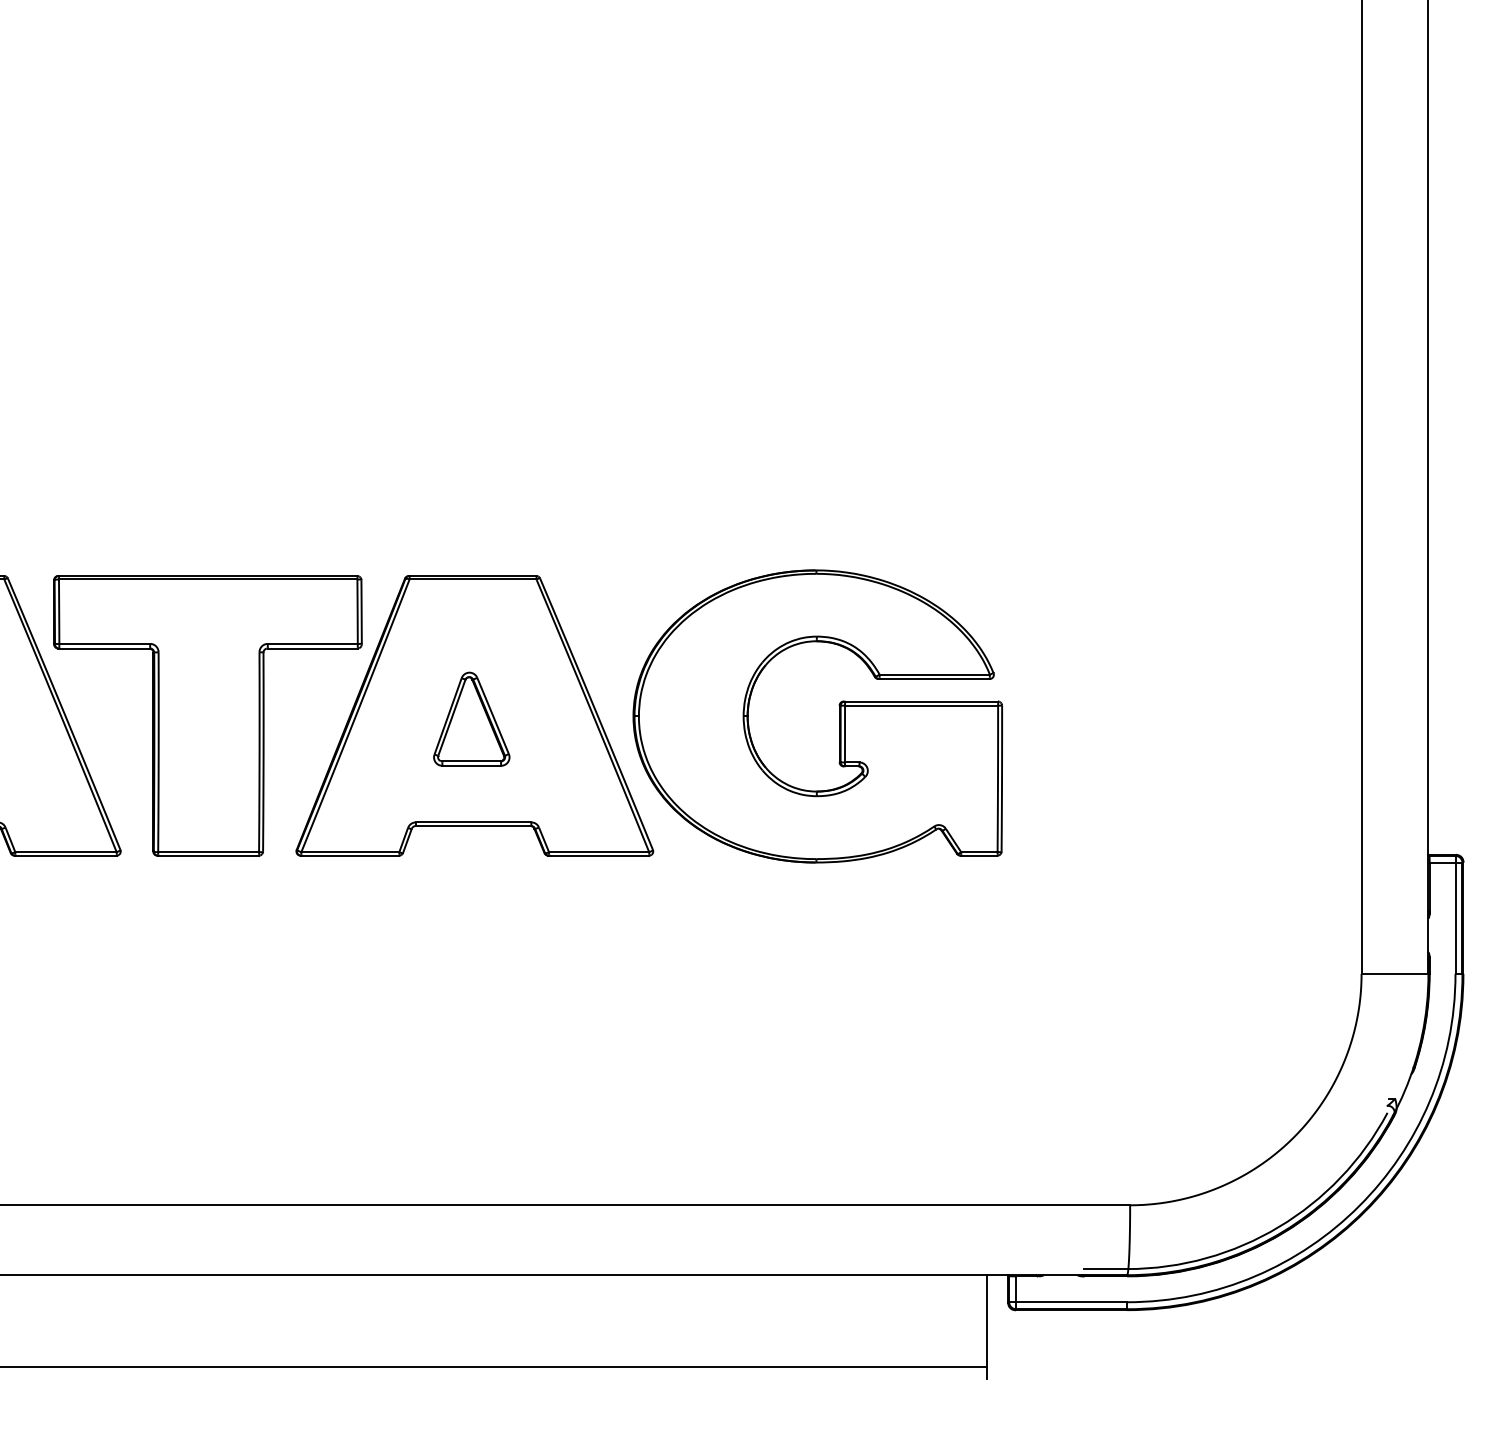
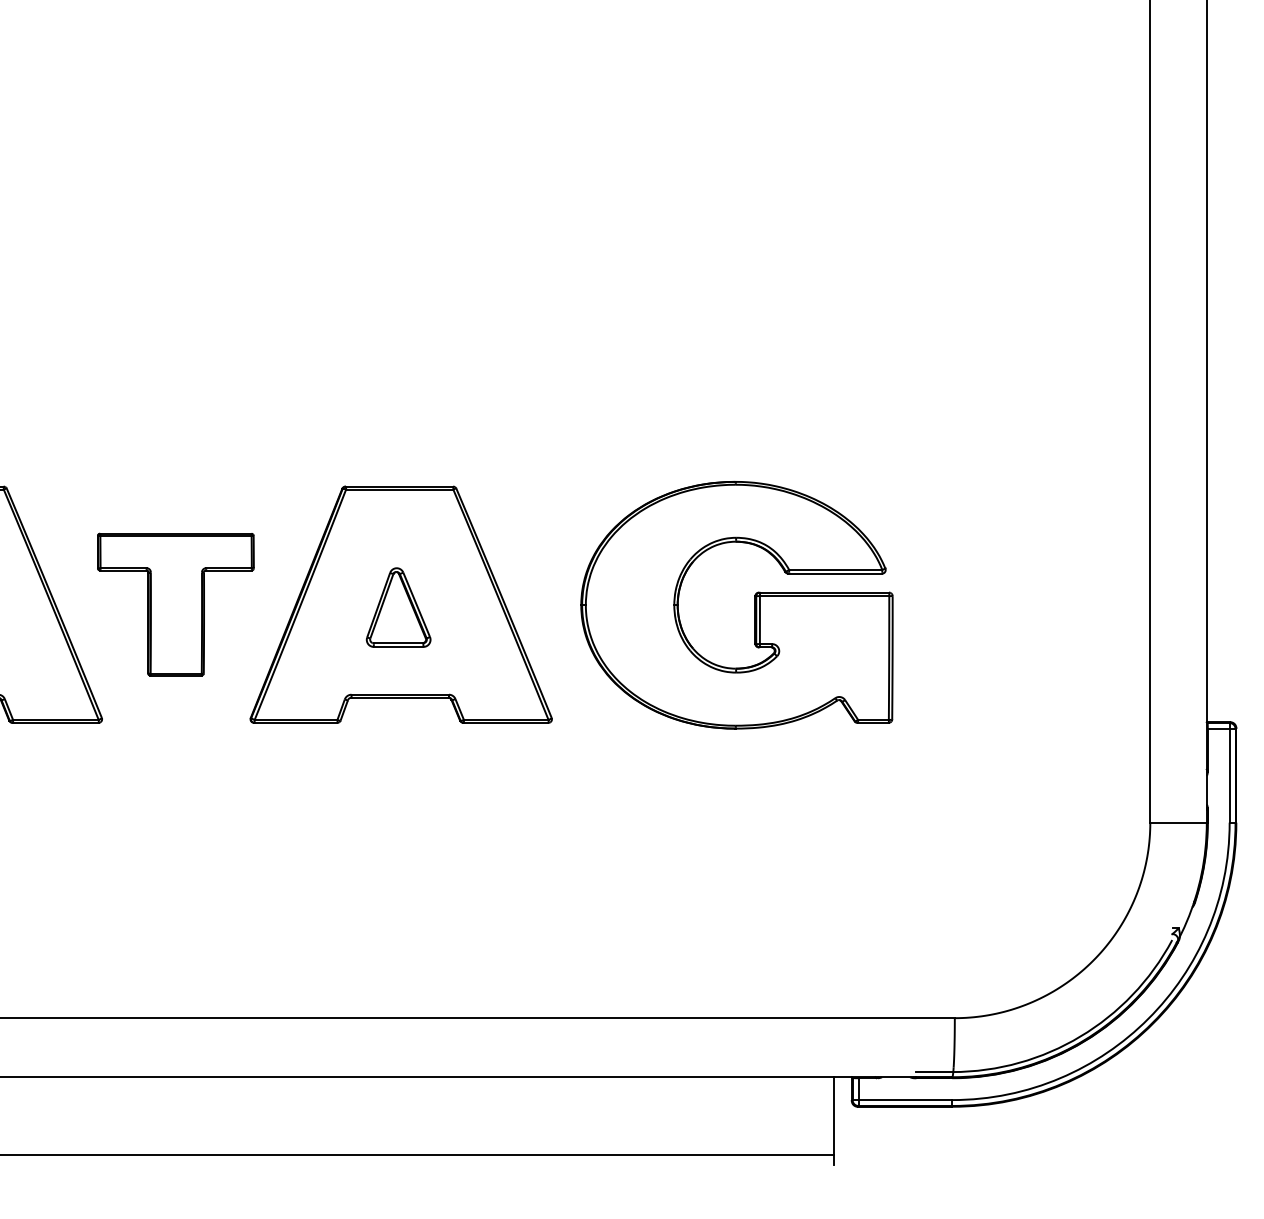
part: (207, 715) -> (175, 604), size x0.6
part: (838, 715) -> (754, 604), moved

